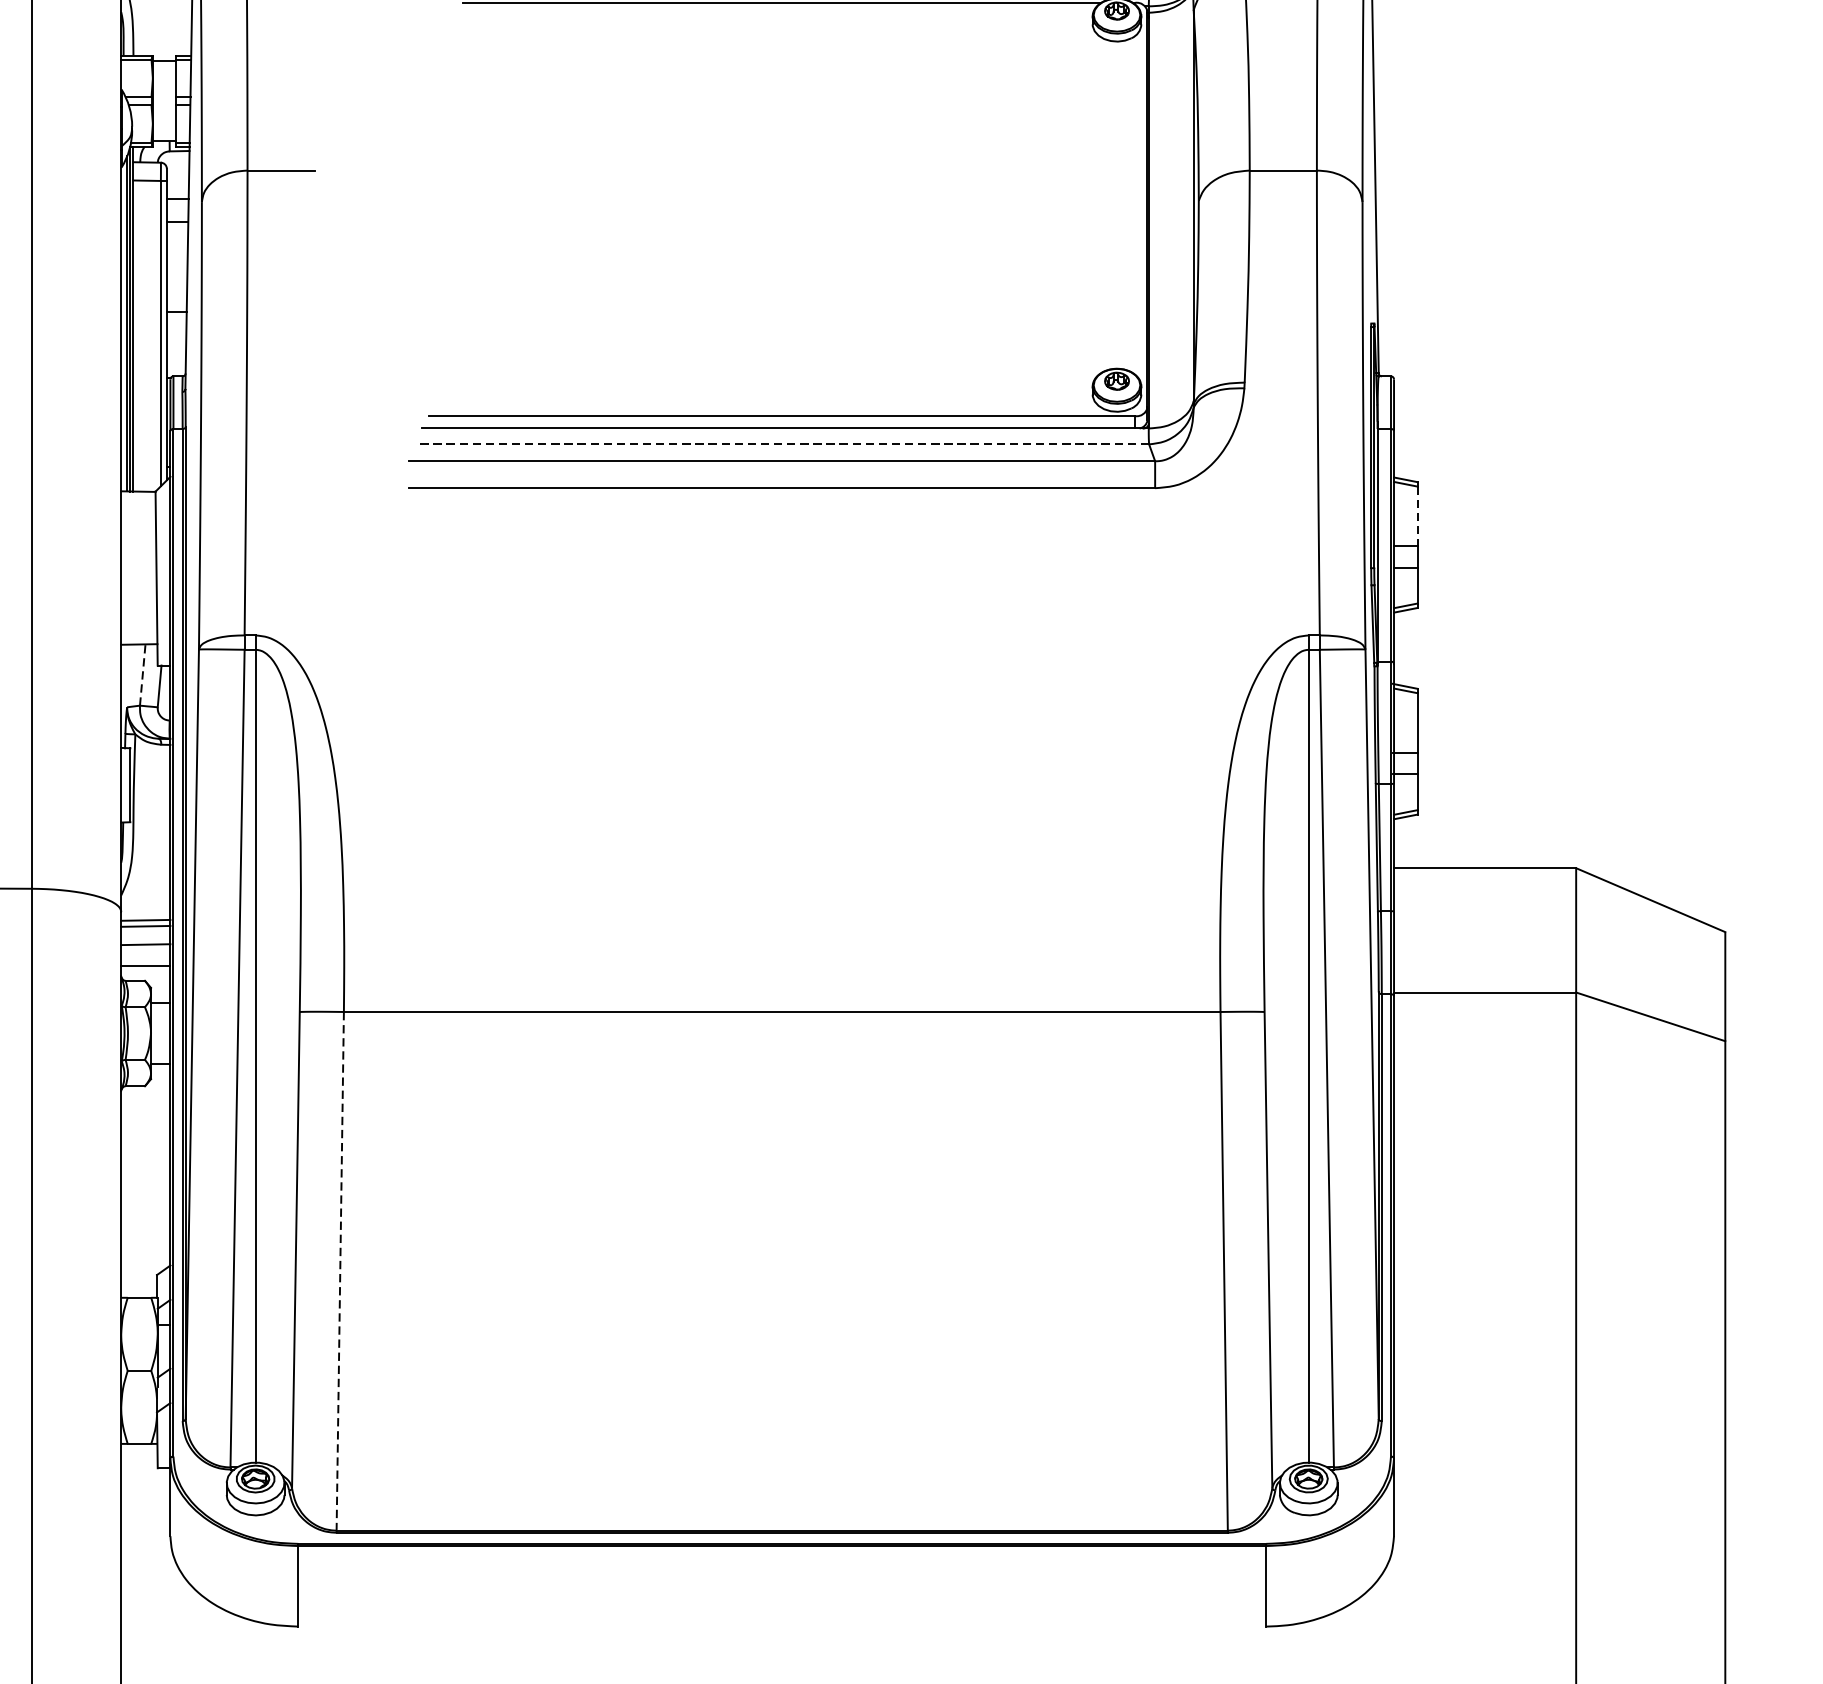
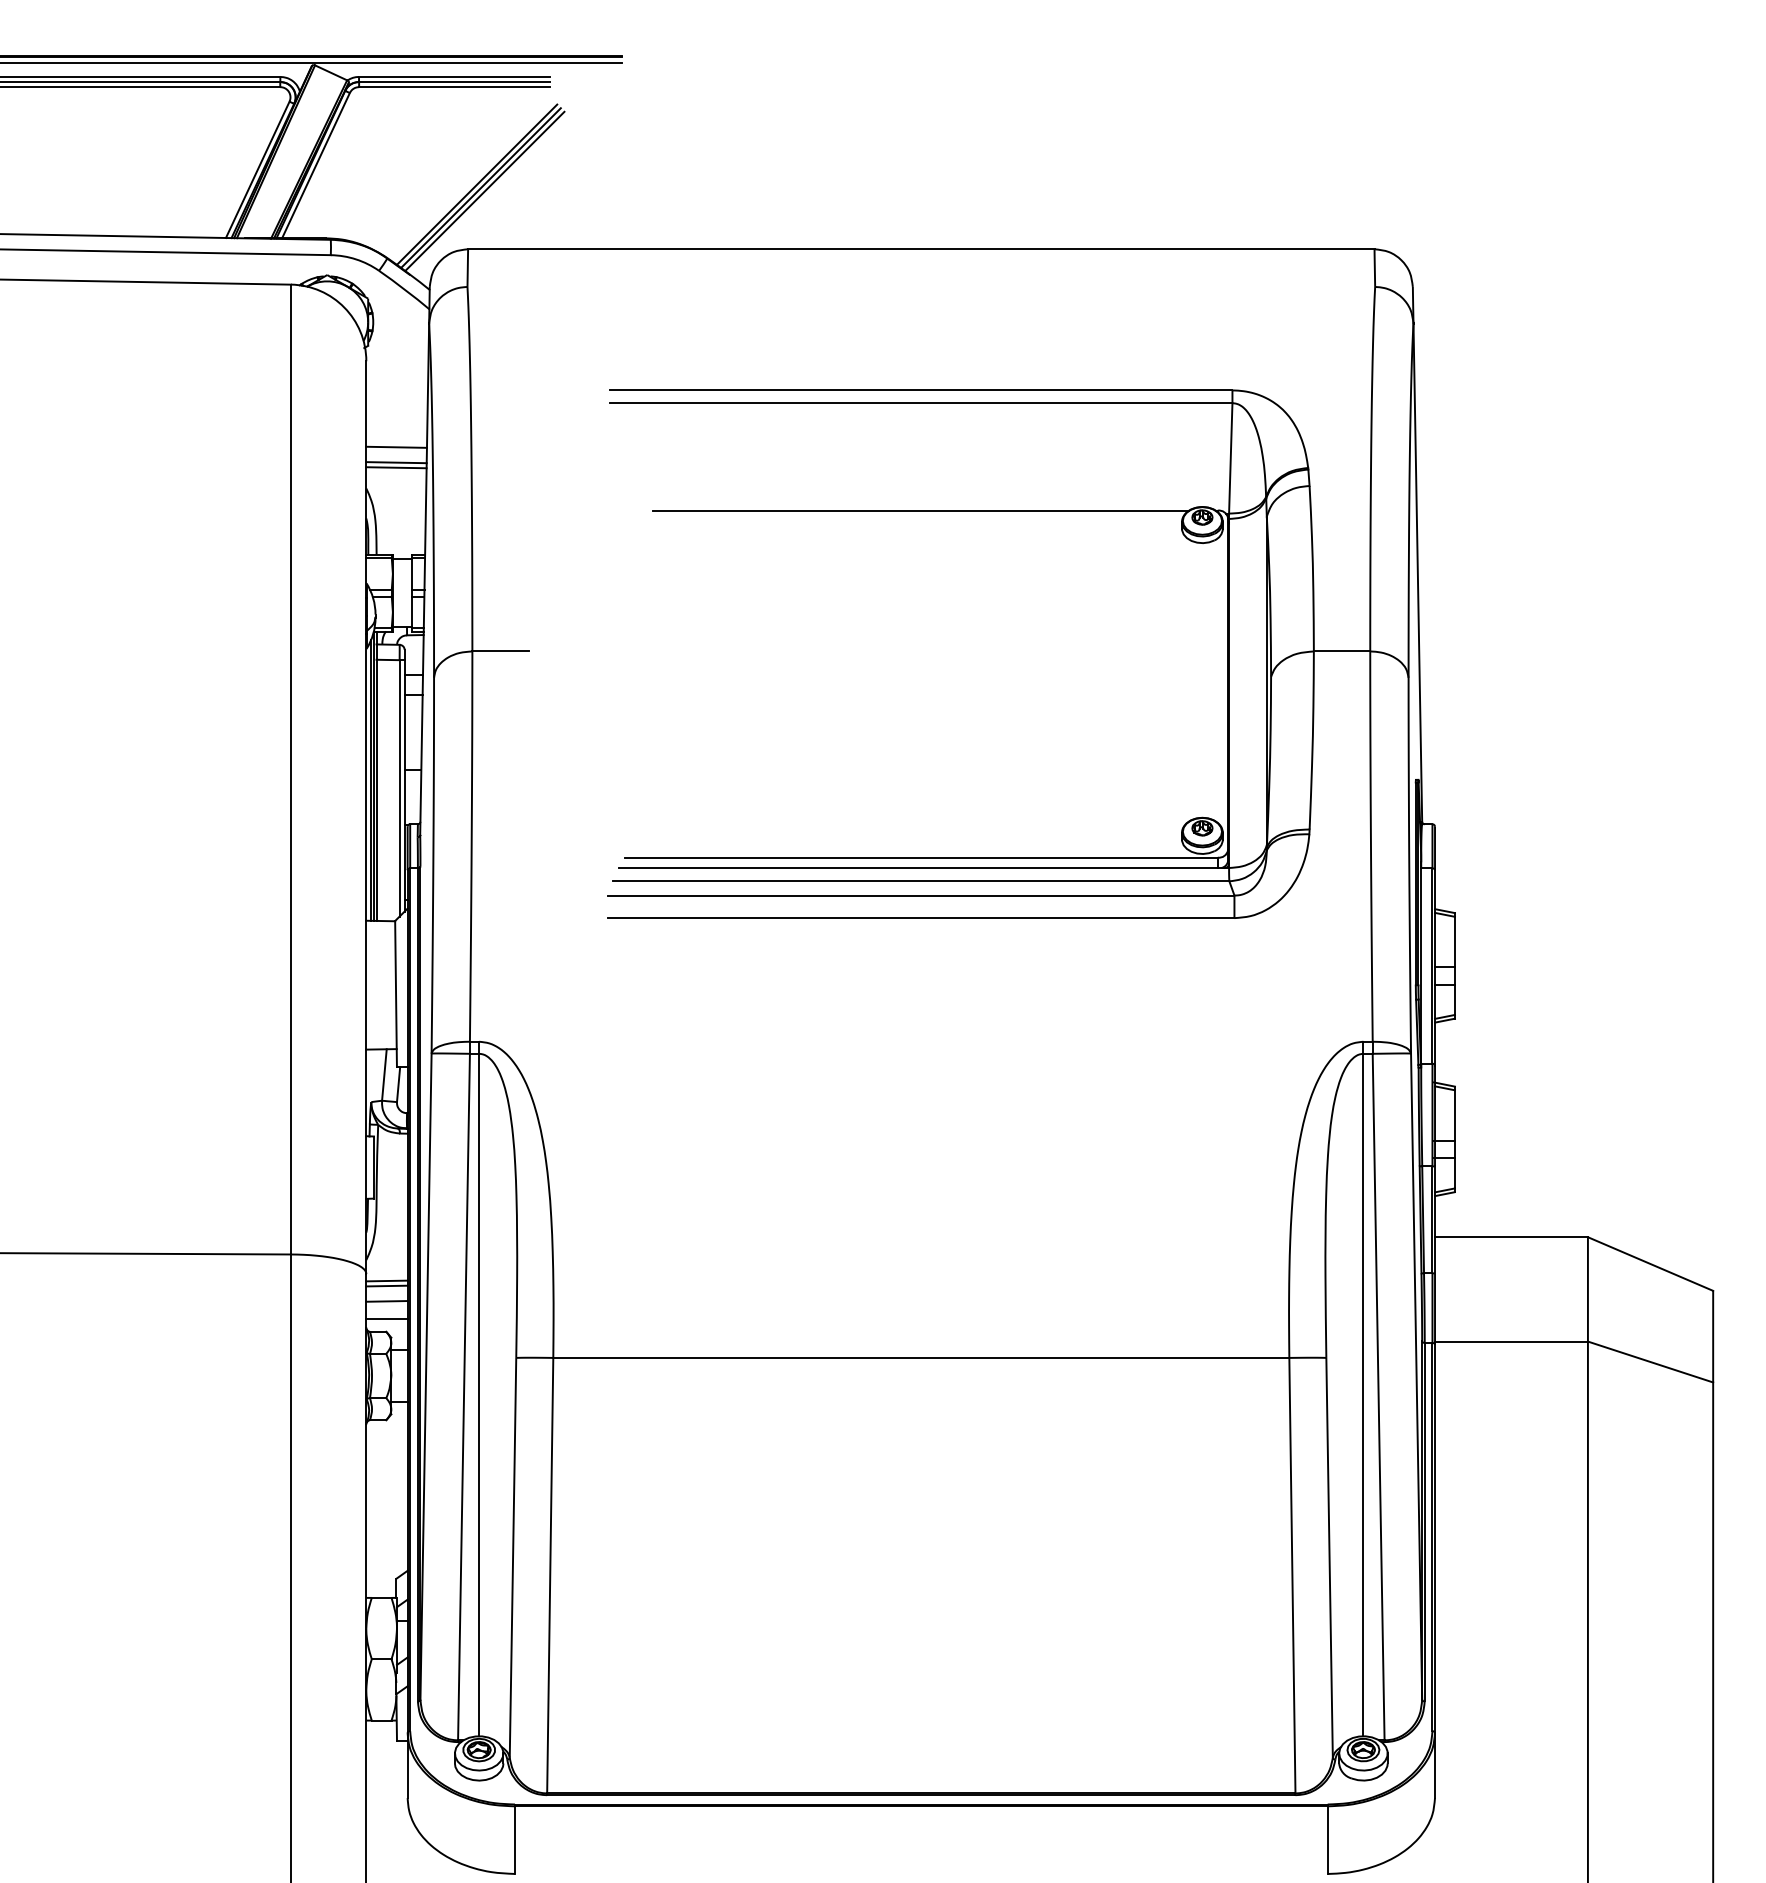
line: (781, 444) -> (920, 881), dashed -> solid
line: (1417, 517) -> (1454, 942), dashed -> solid
line: (142, 674) -> (384, 1074), dashed -> solid
line: (340, 1271) -> (550, 1575), dashed -> solid

